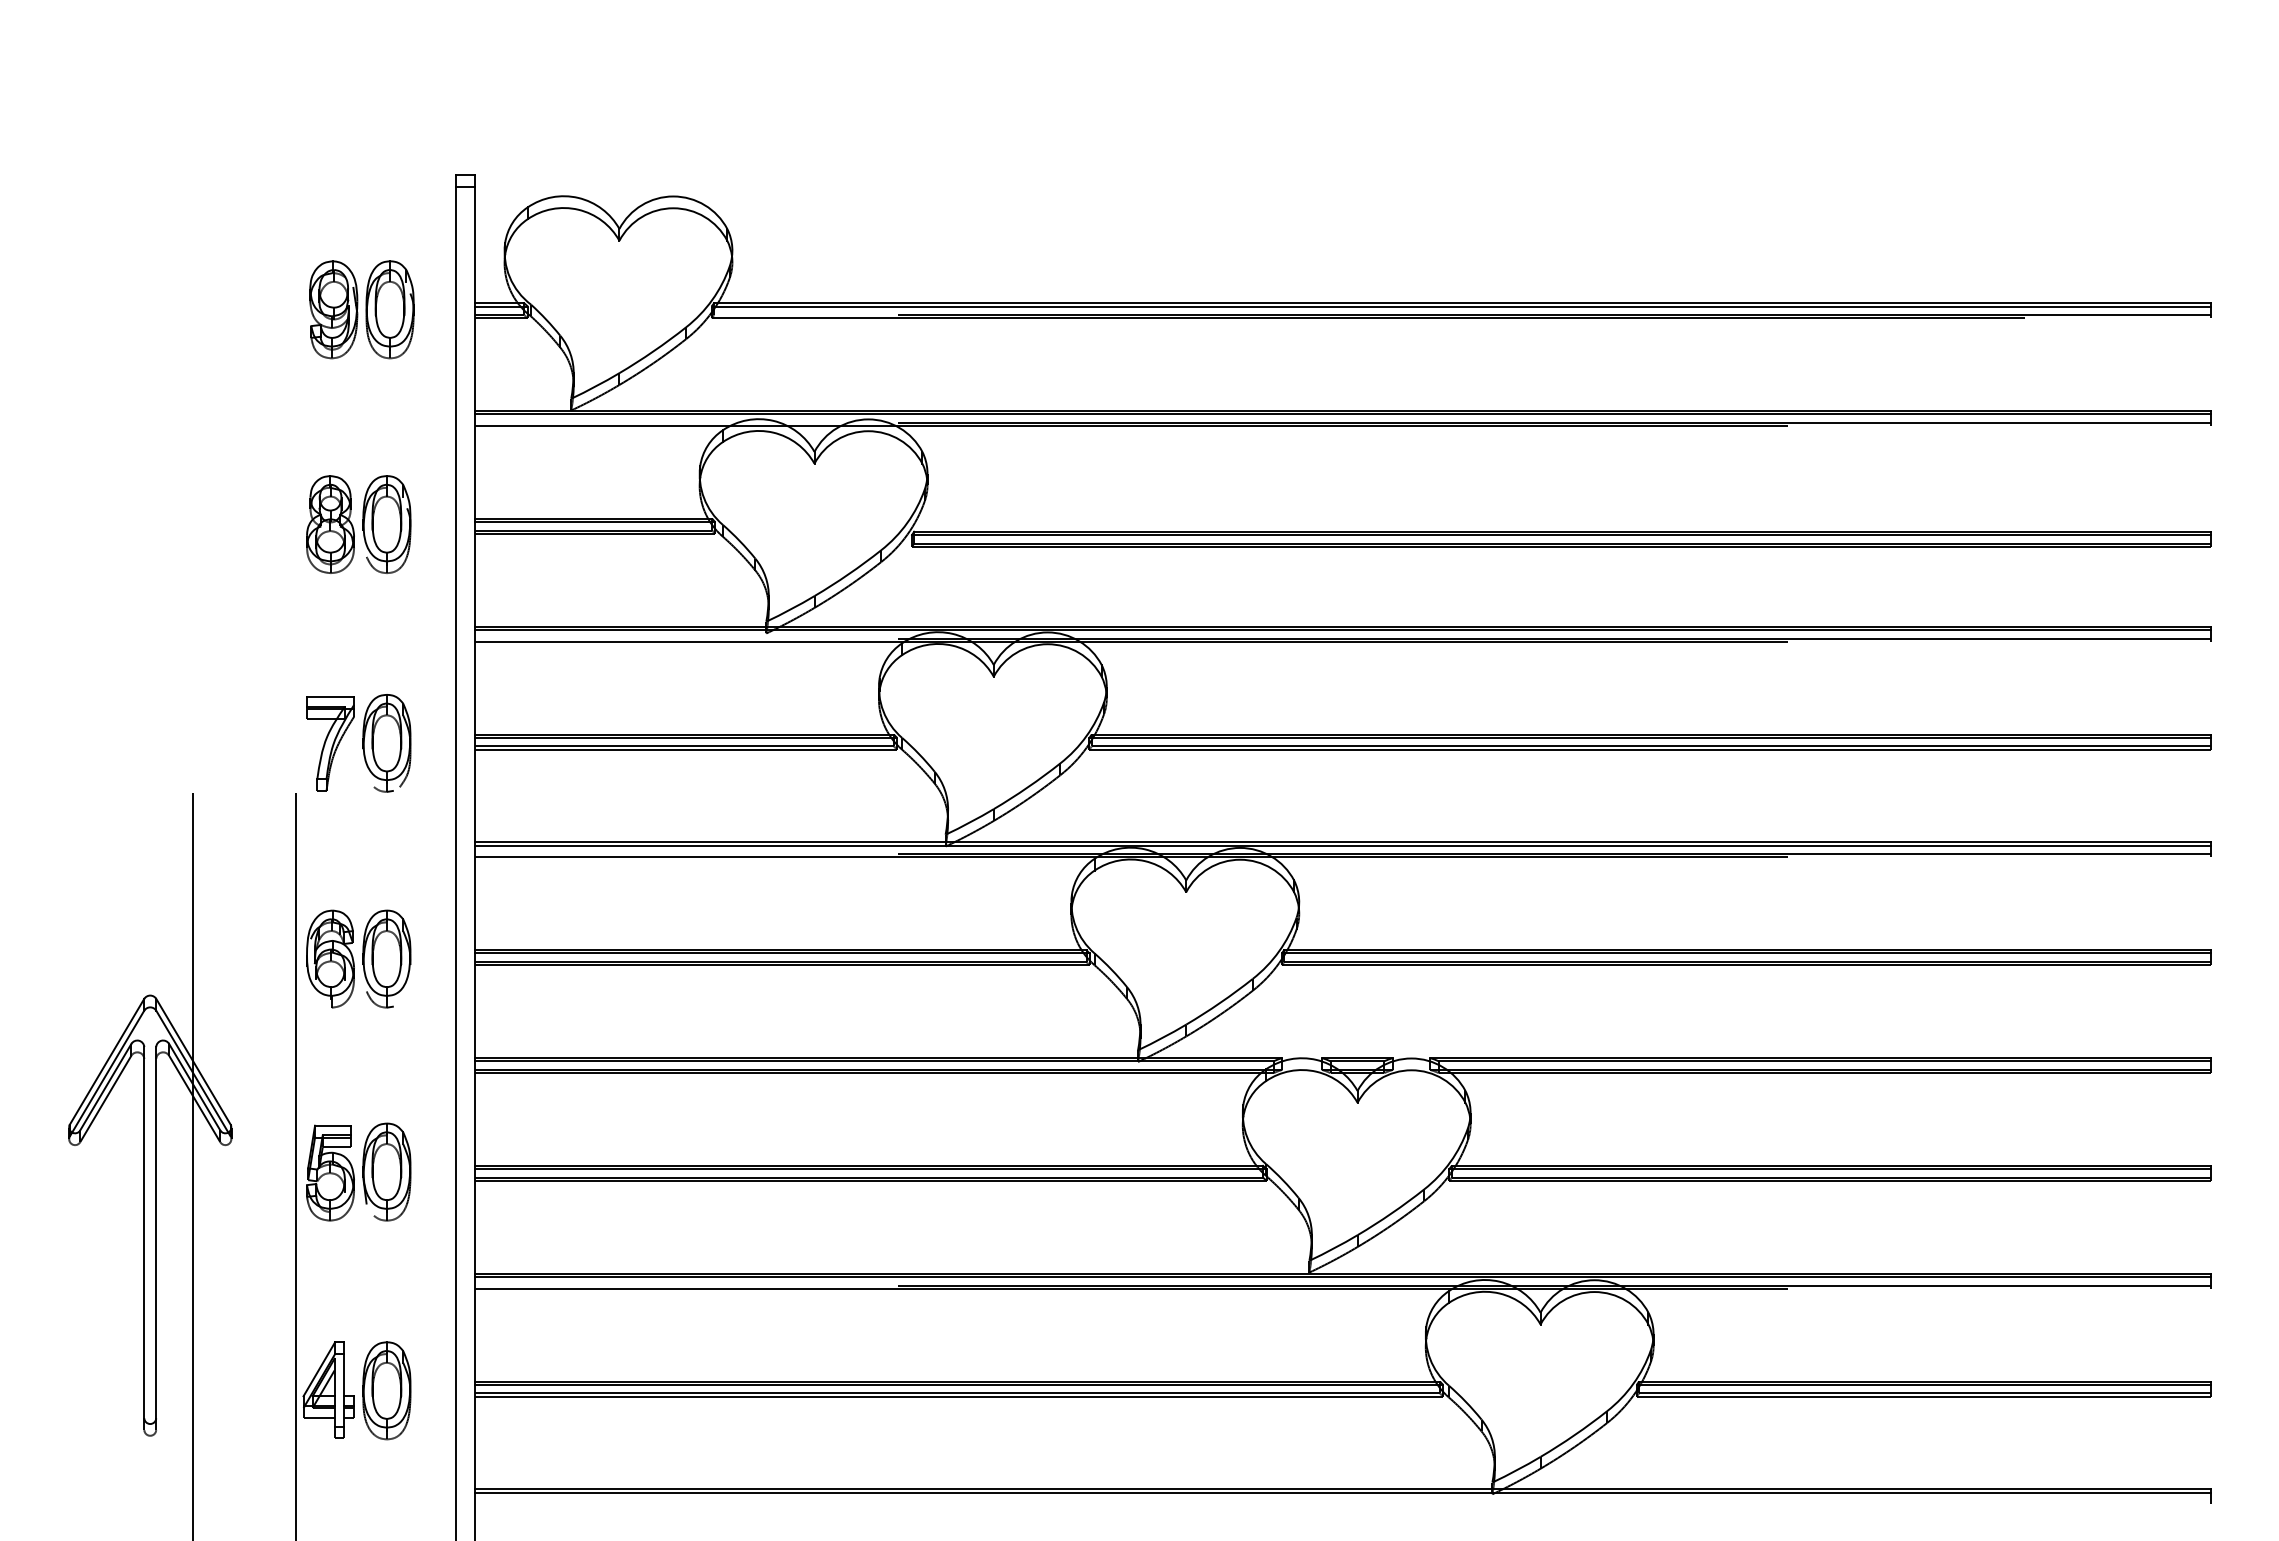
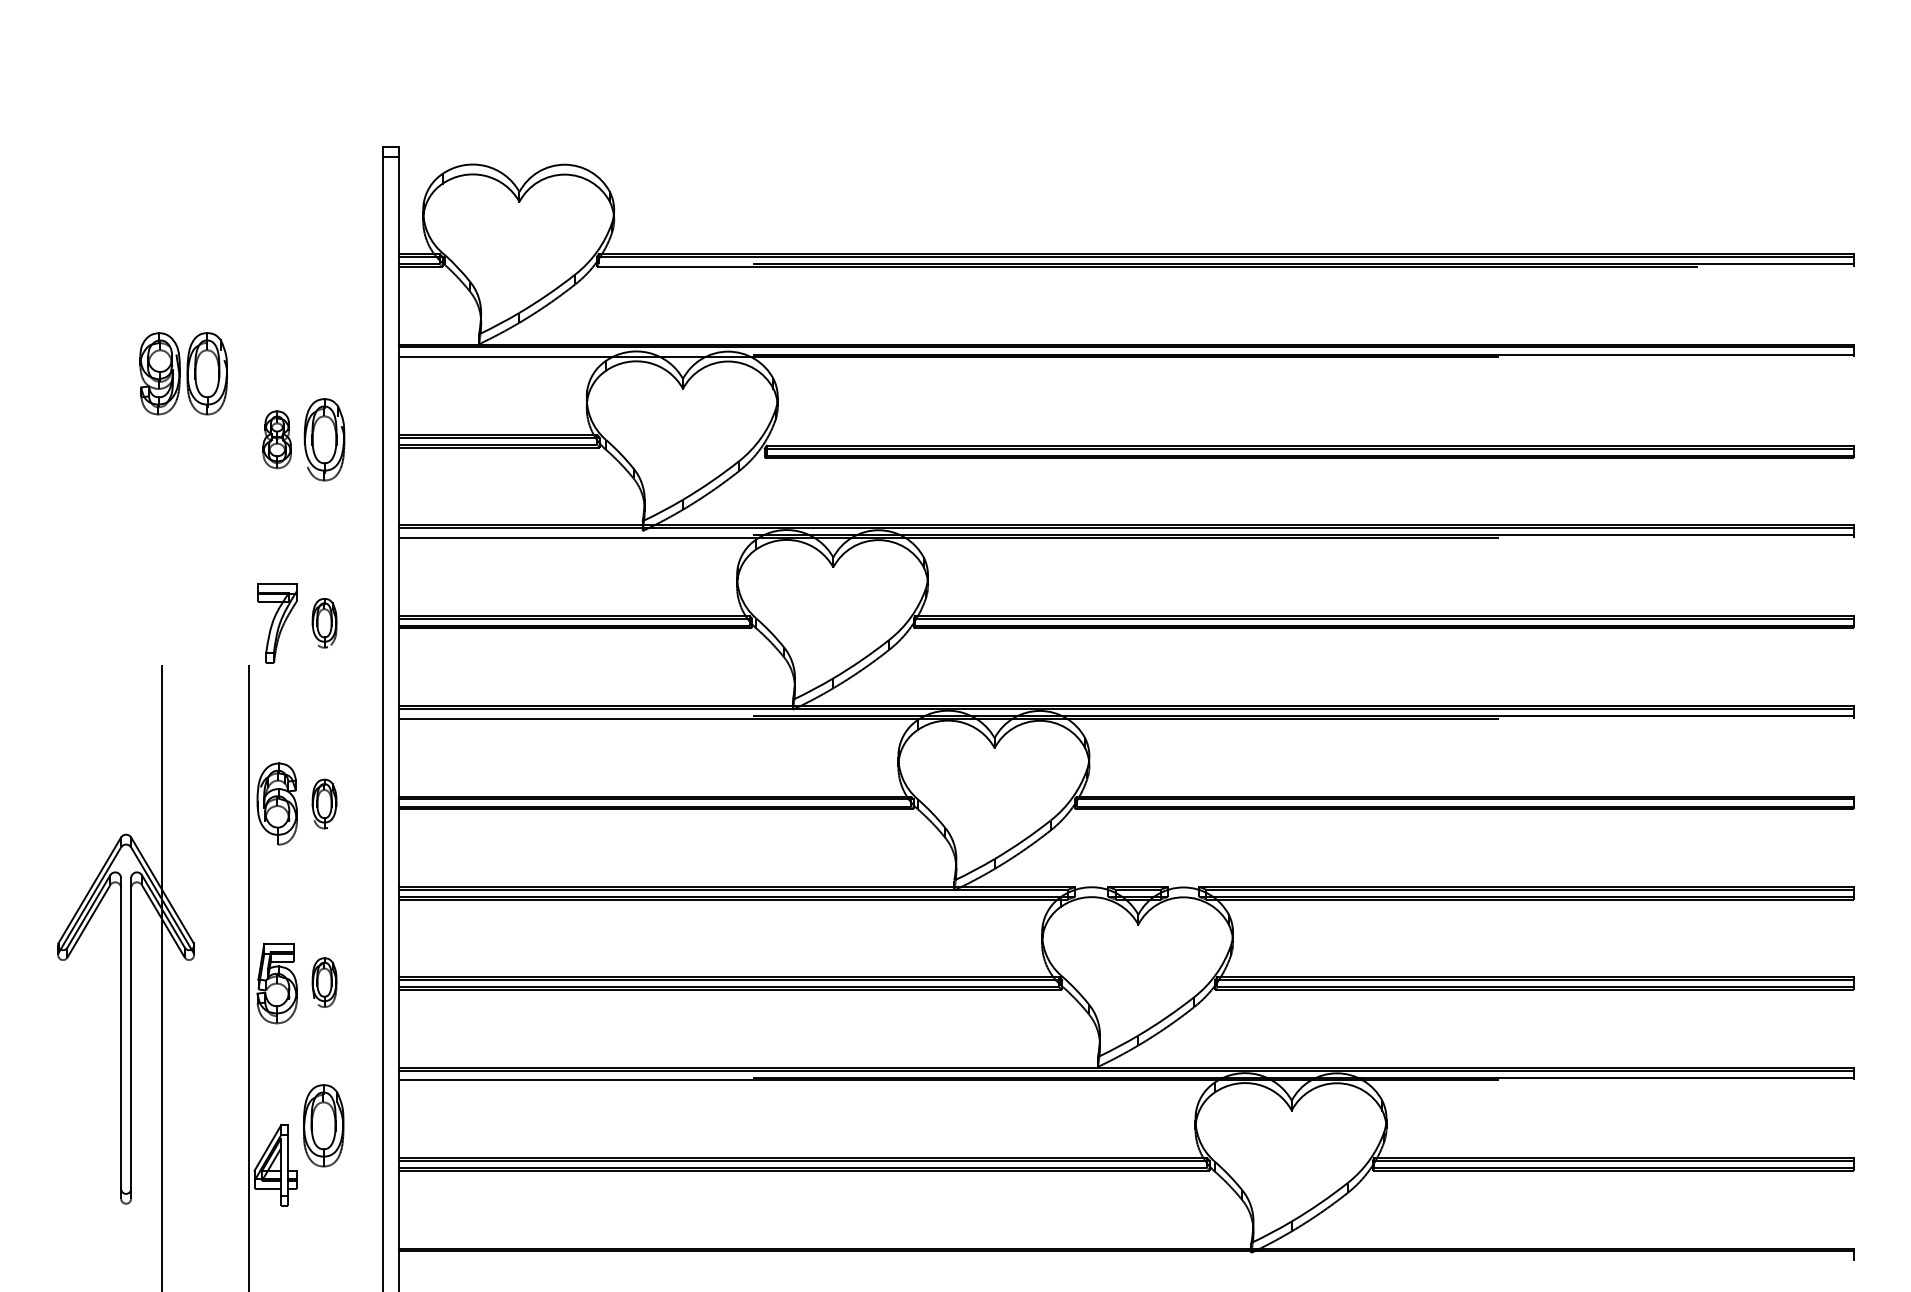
part: (361, 309) -> (183, 373), moved
part: (330, 524) -> (277, 439), size x0.7
part: (386, 743) -> (324, 623), size x0.6
part: (386, 958) -> (324, 803), size x0.6
part: (386, 1171) -> (324, 982), size x0.6
part: (386, 1390) -> (323, 1125), moved

